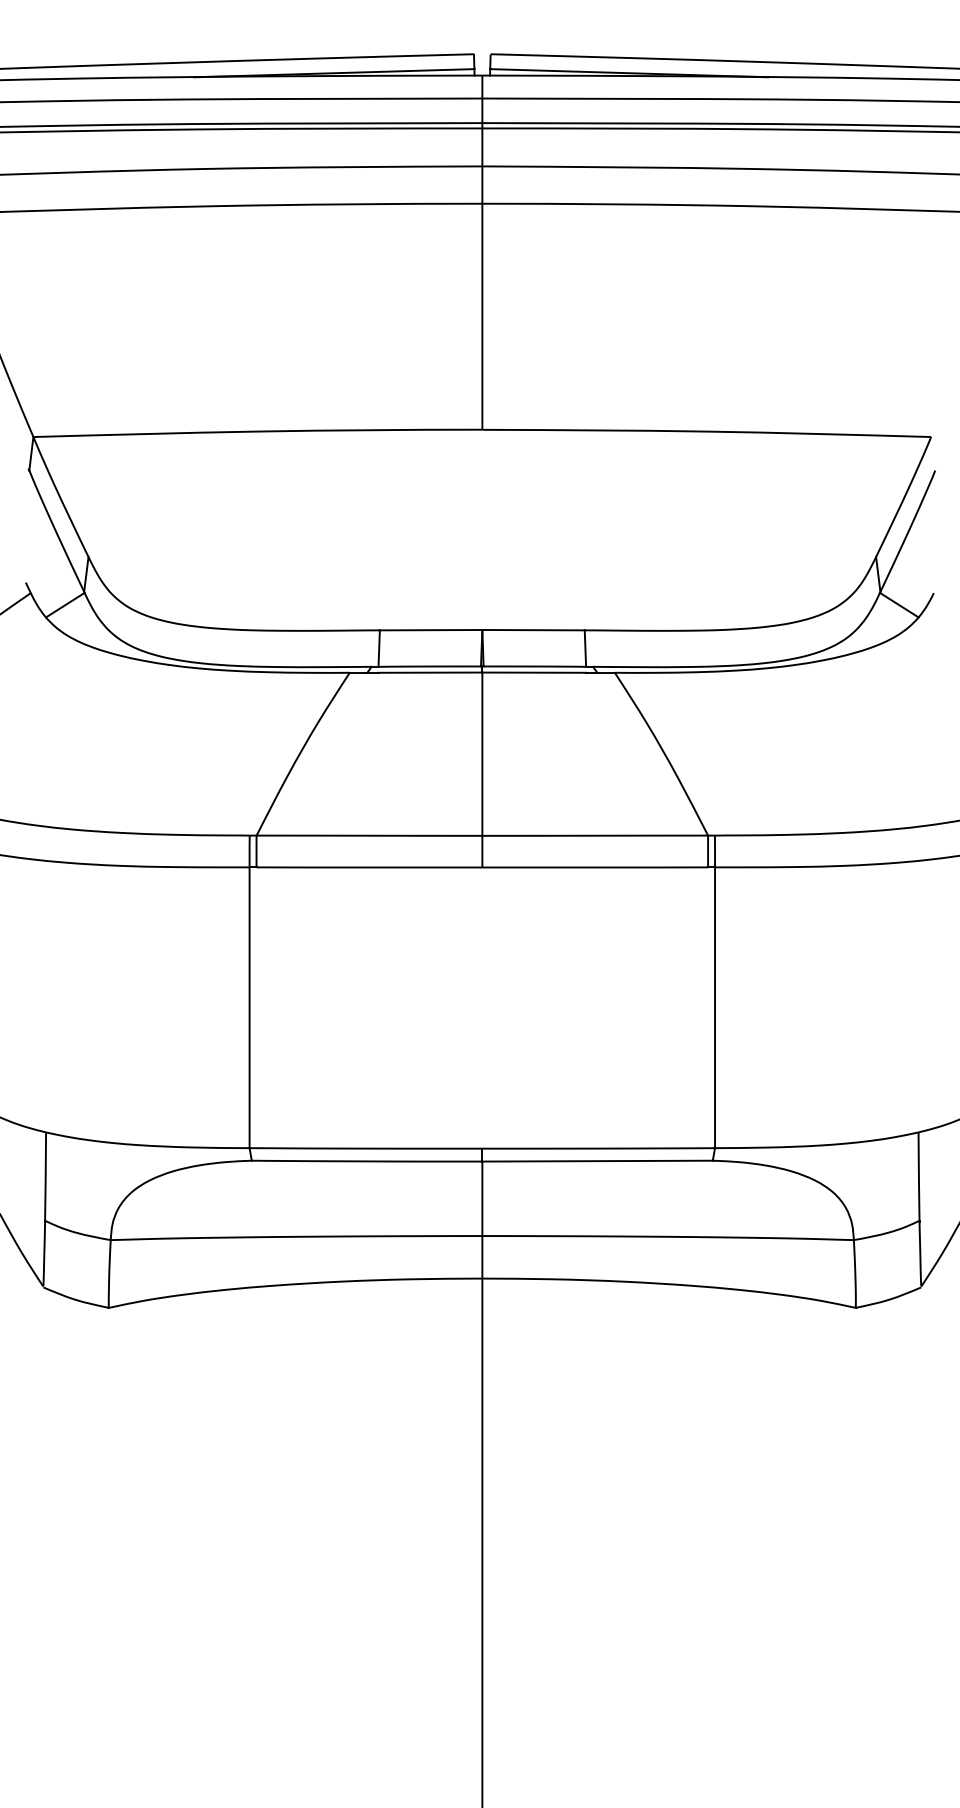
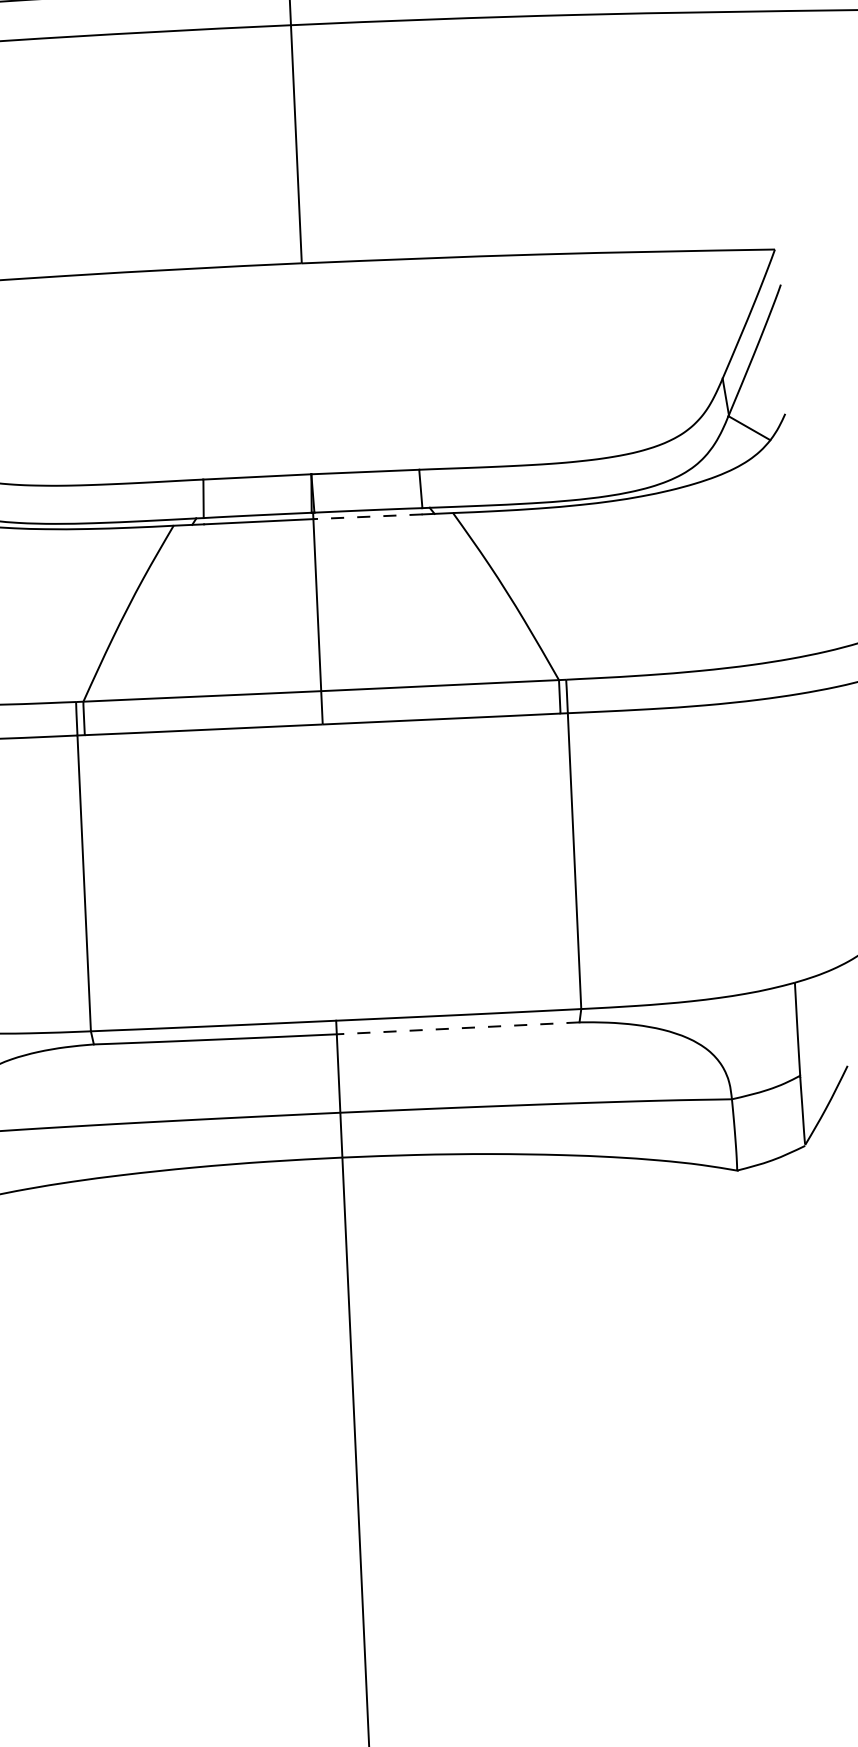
line: (534, 672) -> (368, 516), solid -> dashed
line: (597, 1161) -> (458, 1028), solid -> dashed

